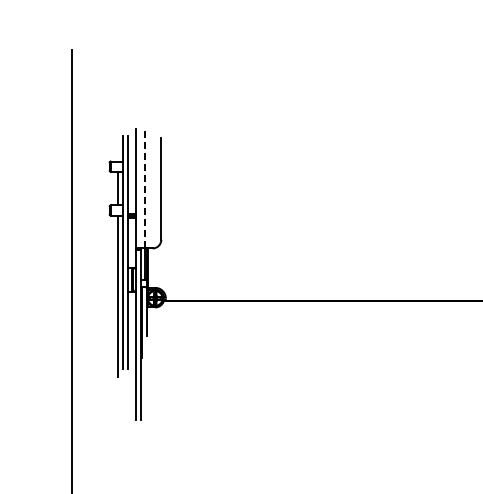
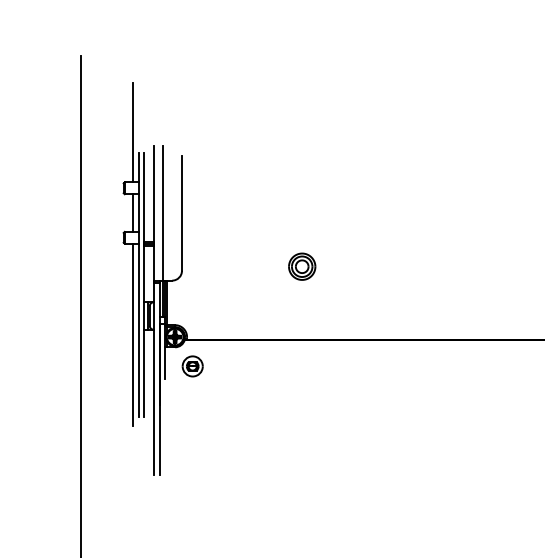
line: (117, 117) -> (132, 132), added
line: (144, 188) -> (162, 212), dashed -> solid
part: (267, 235) -> (301, 266), added
part: (170, 324) -> (192, 366), added

